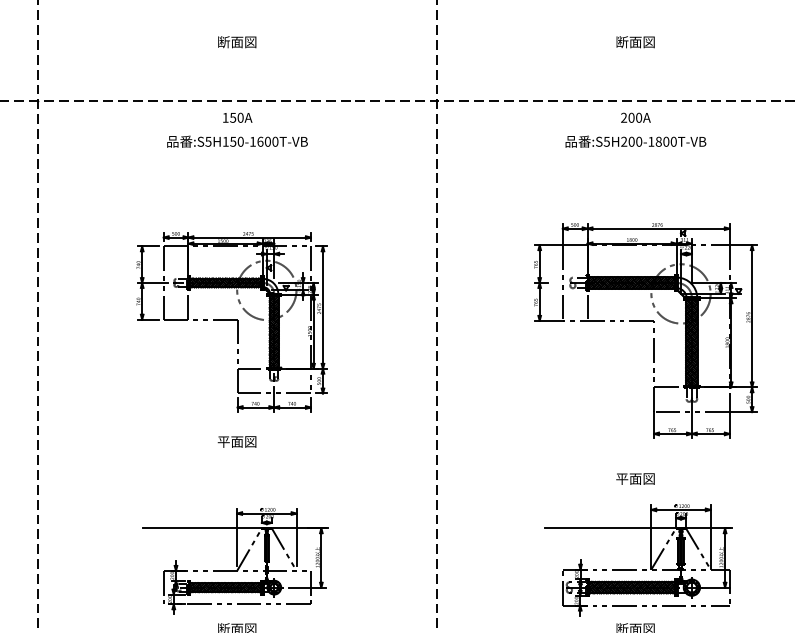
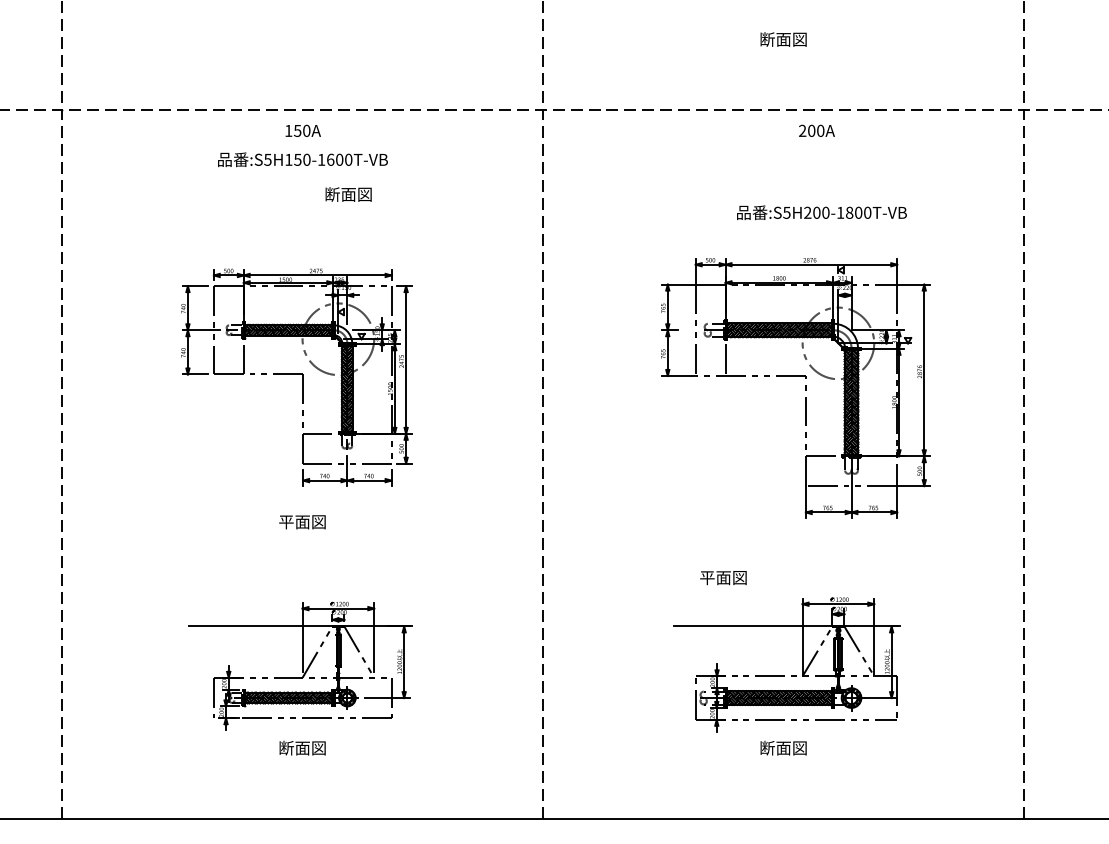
text: (237, 42) -> (348, 194), moved
text: (635, 117) -> (816, 130), moved
text: (635, 141) -> (821, 212), moved
text: (635, 479) -> (723, 578), moved

